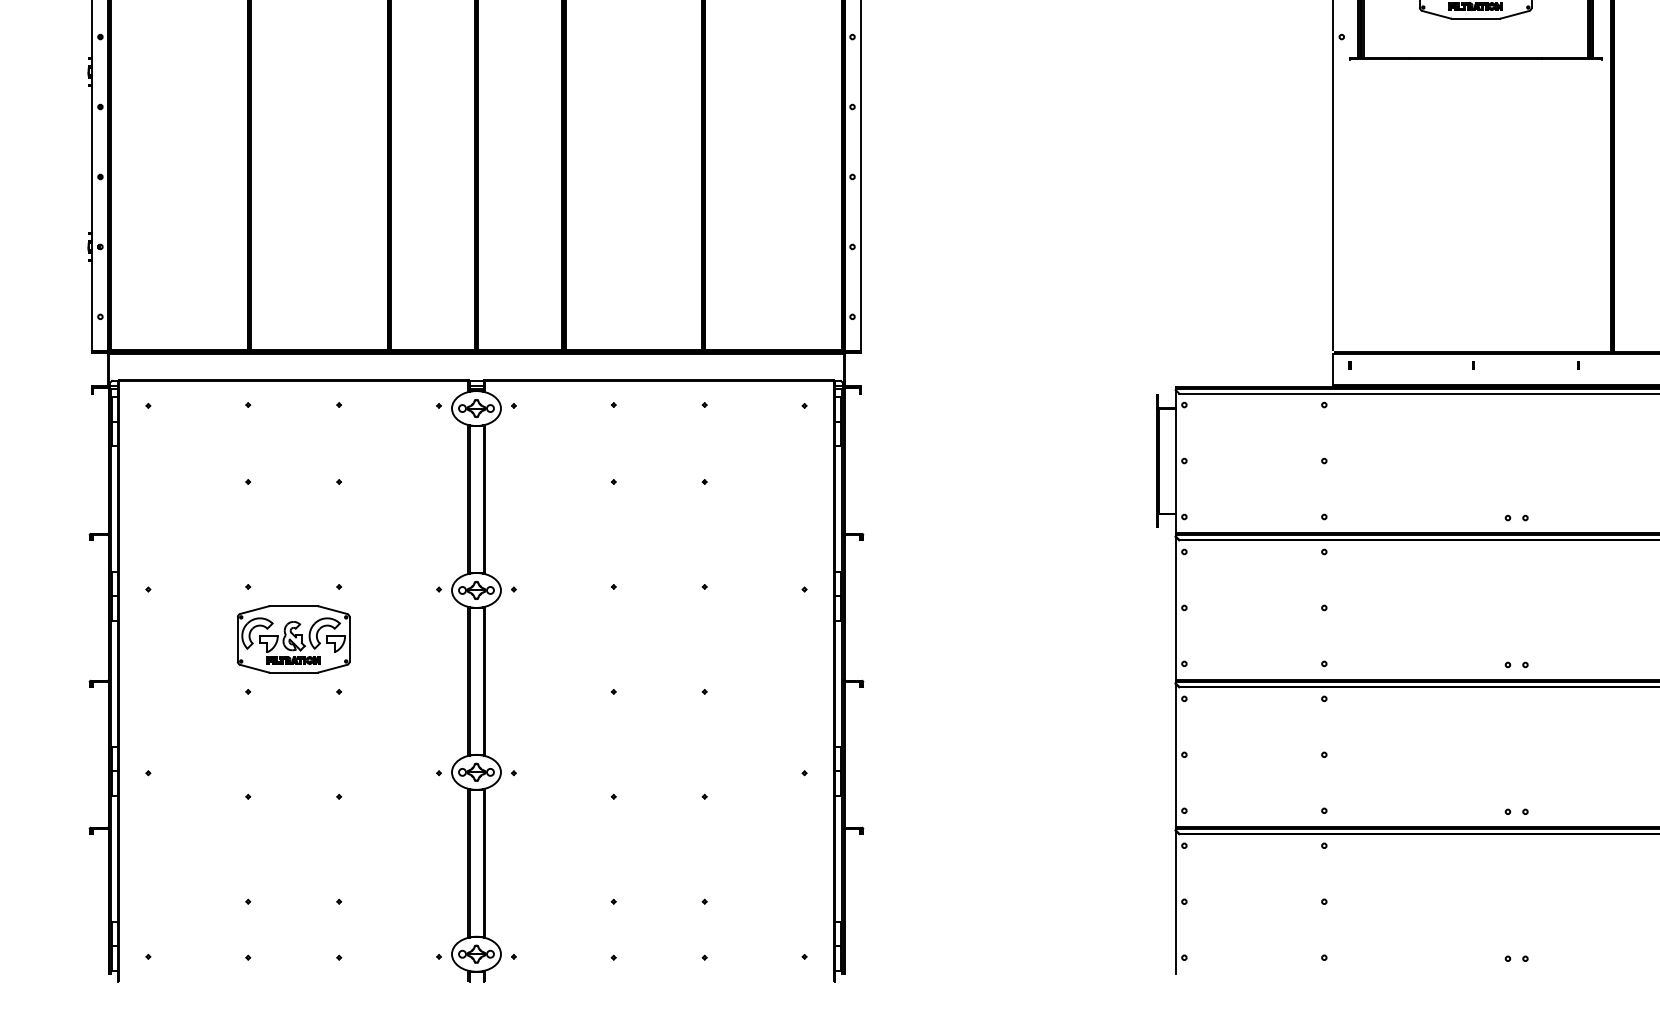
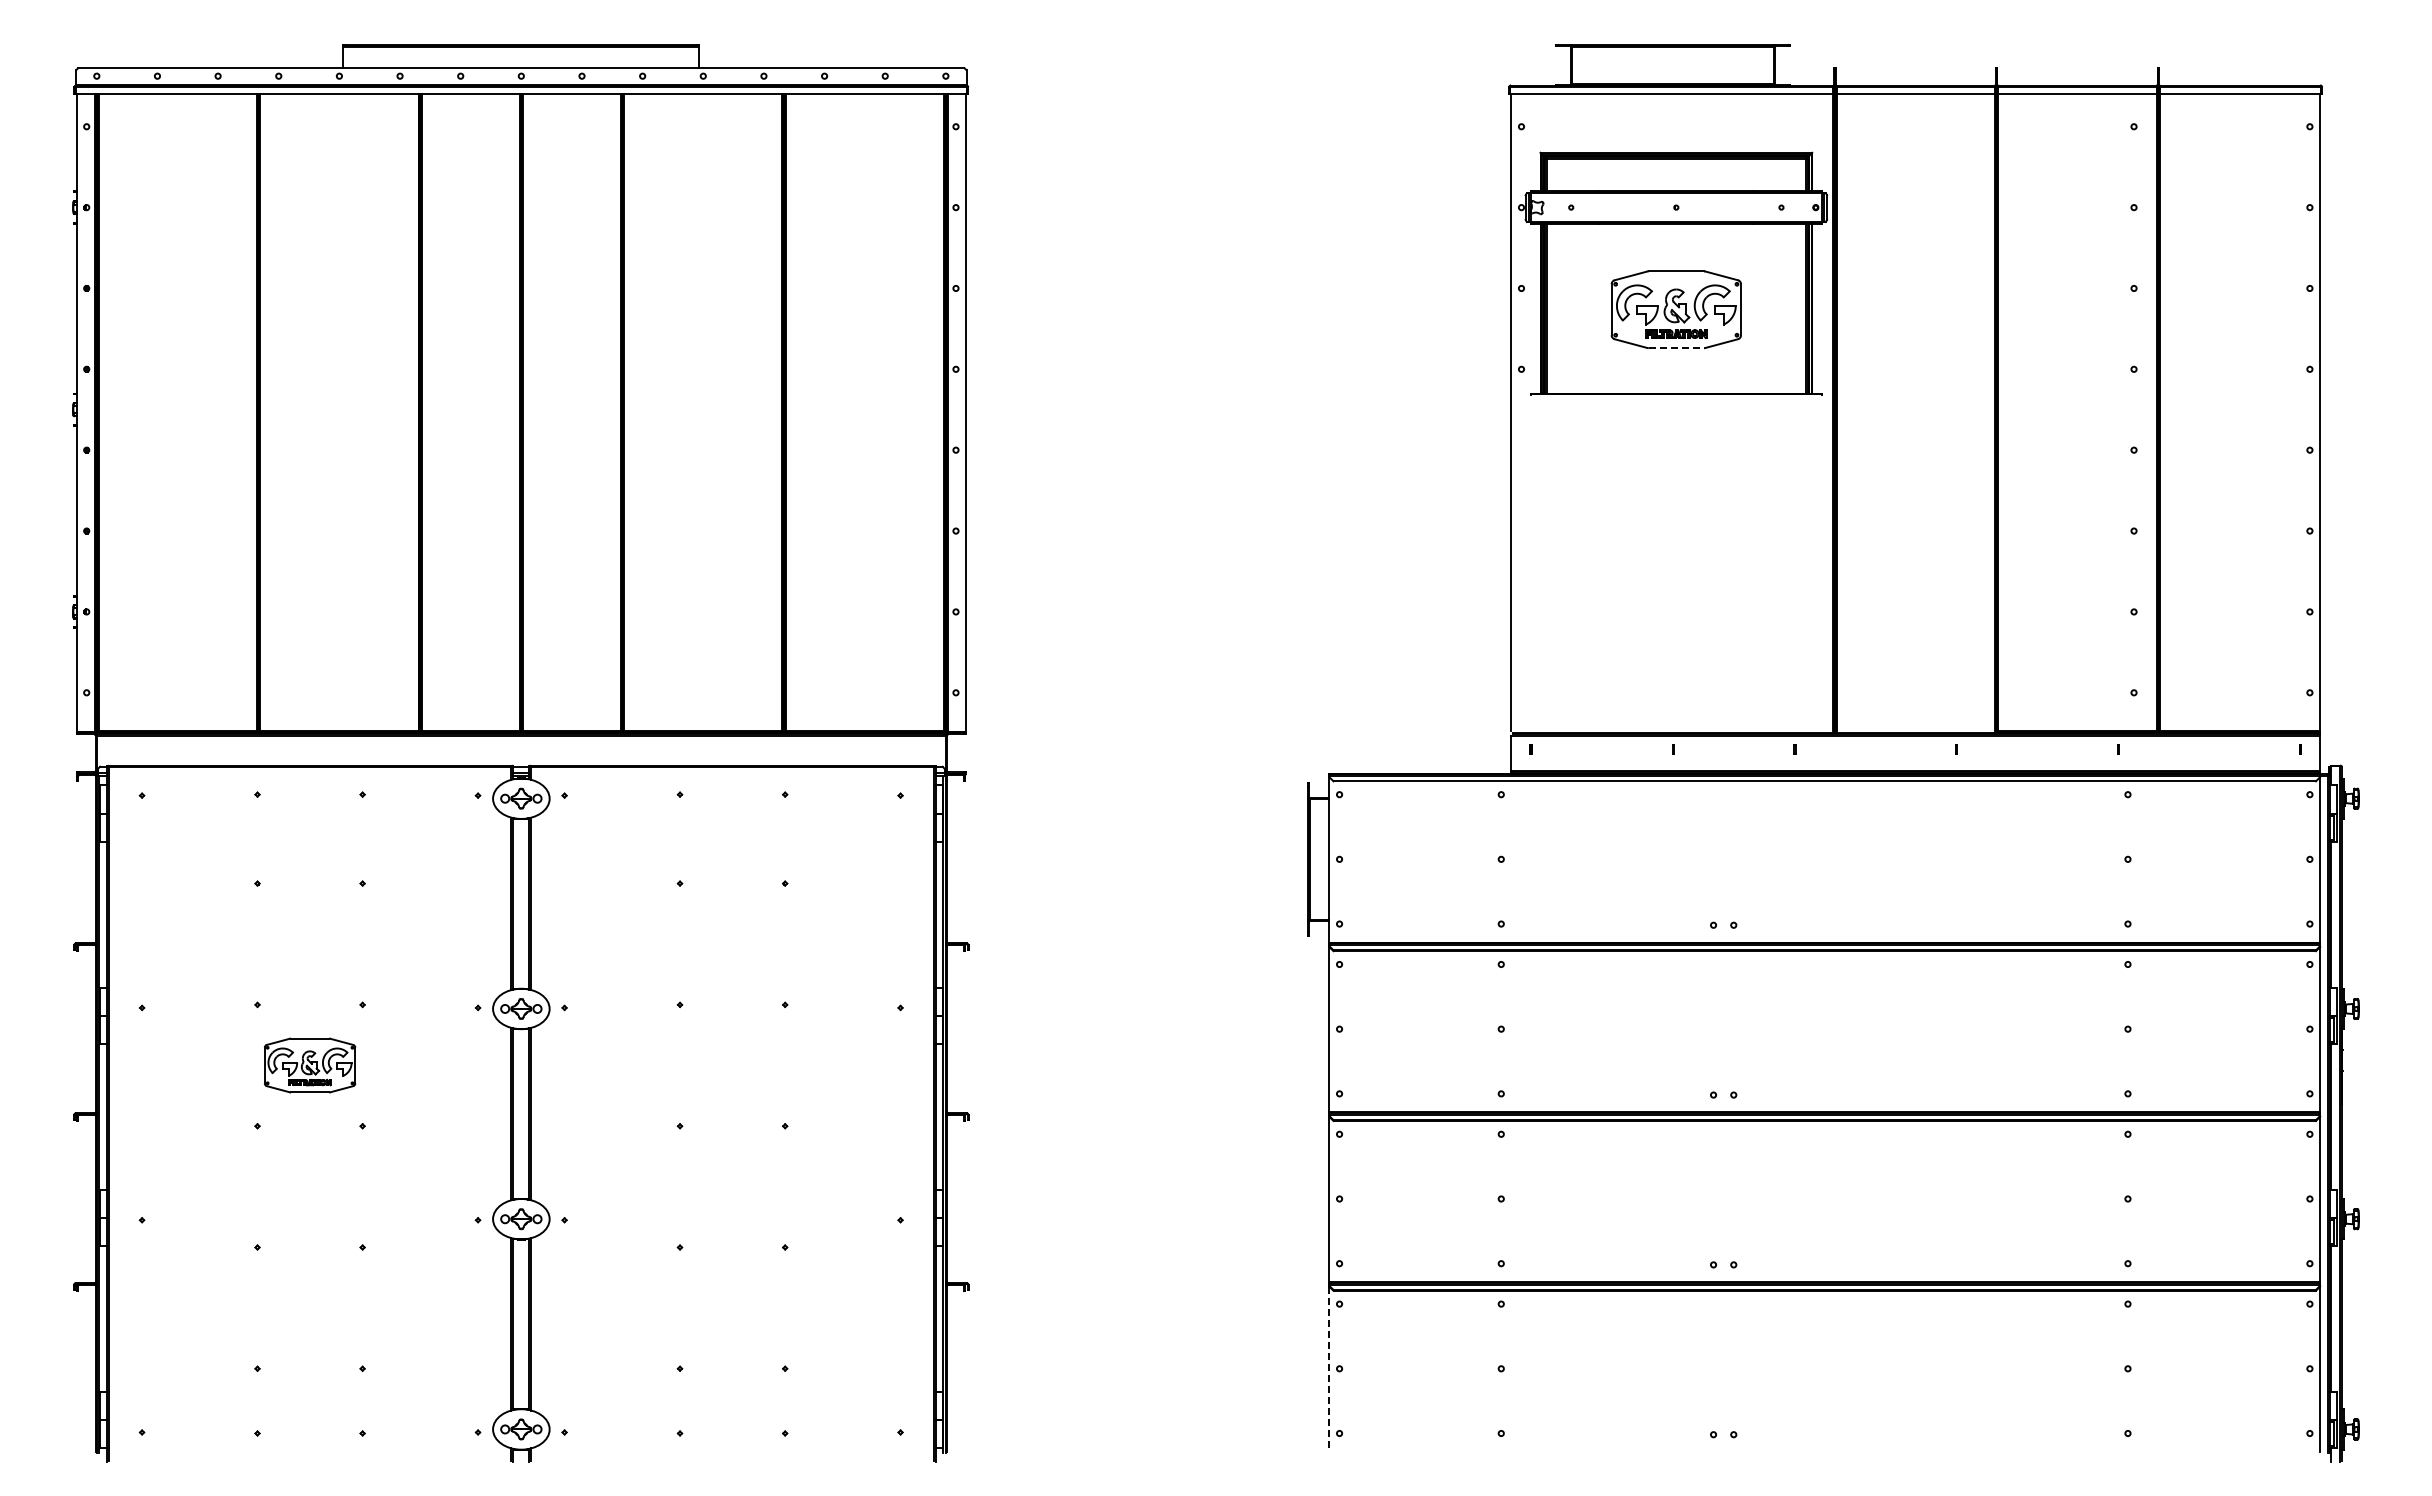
line: (1475, 19) -> (1676, 348), solid -> dashed
part: (293, 639) -> (309, 1065), size x0.7
line: (1175, 902) -> (1329, 1369), solid -> dashed

